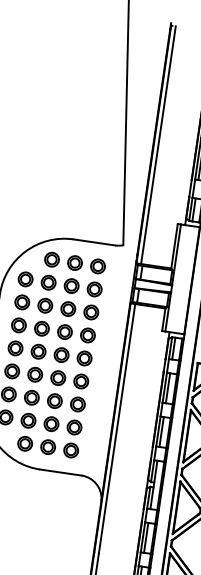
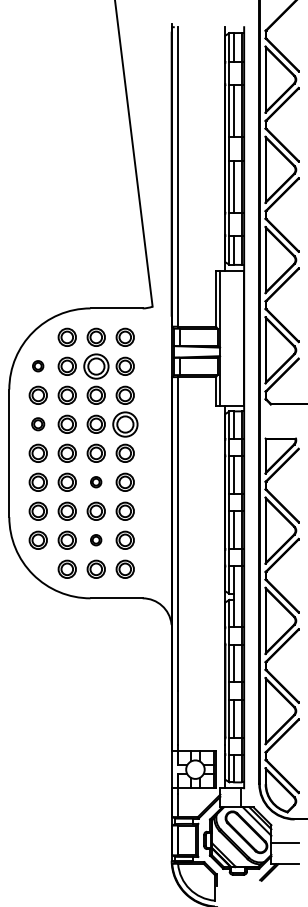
part: (25, 278) -> (37, 365), size x0.6
part: (71, 285) -> (95, 365), size x1.4
part: (18, 324) -> (37, 423), size x0.7
part: (87, 334) -> (124, 423), size x1.4
part: (57, 377) -> (95, 481), size x0.6
part: (50, 423) -> (95, 539), size x0.6

